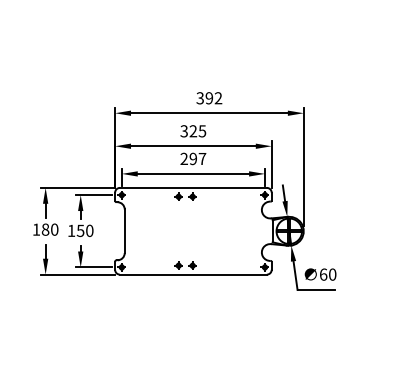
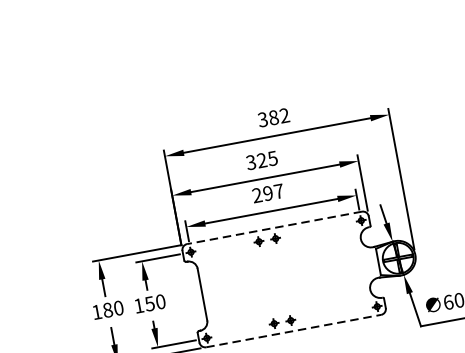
text: (209, 98) -> (274, 117), 392 -> 382
line: (192, 187) -> (273, 227), solid -> dashed
line: (193, 274) -> (293, 330), solid -> dashed

